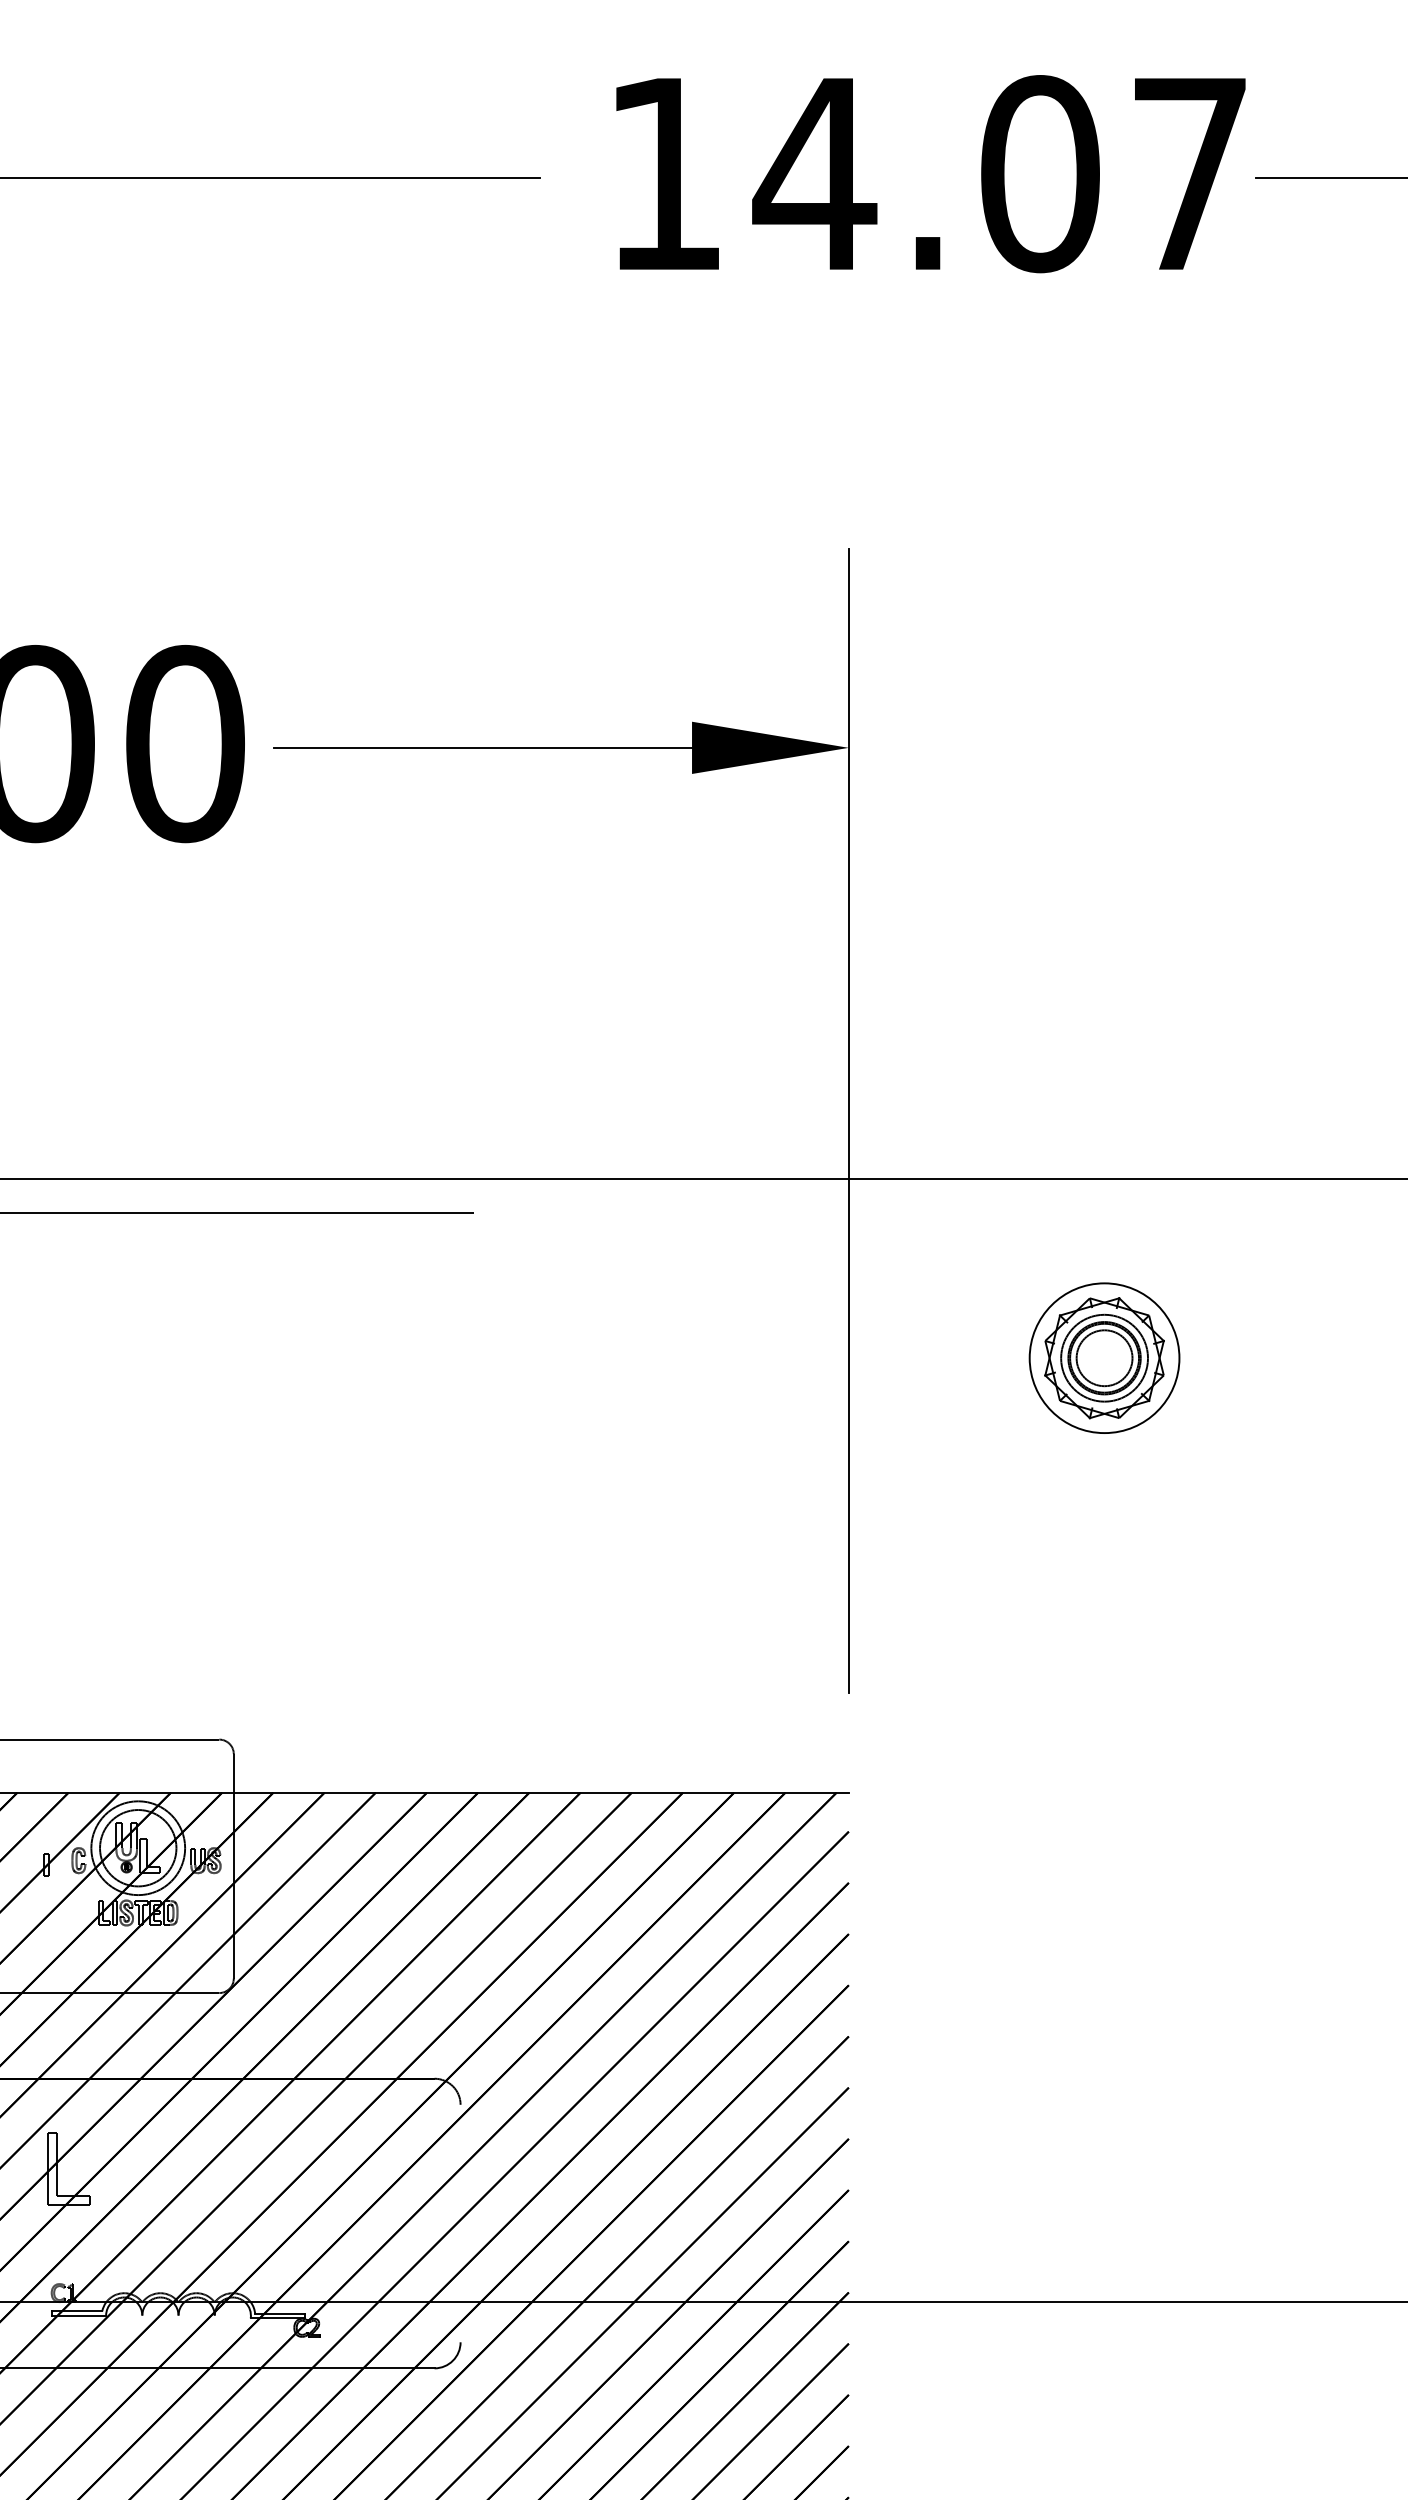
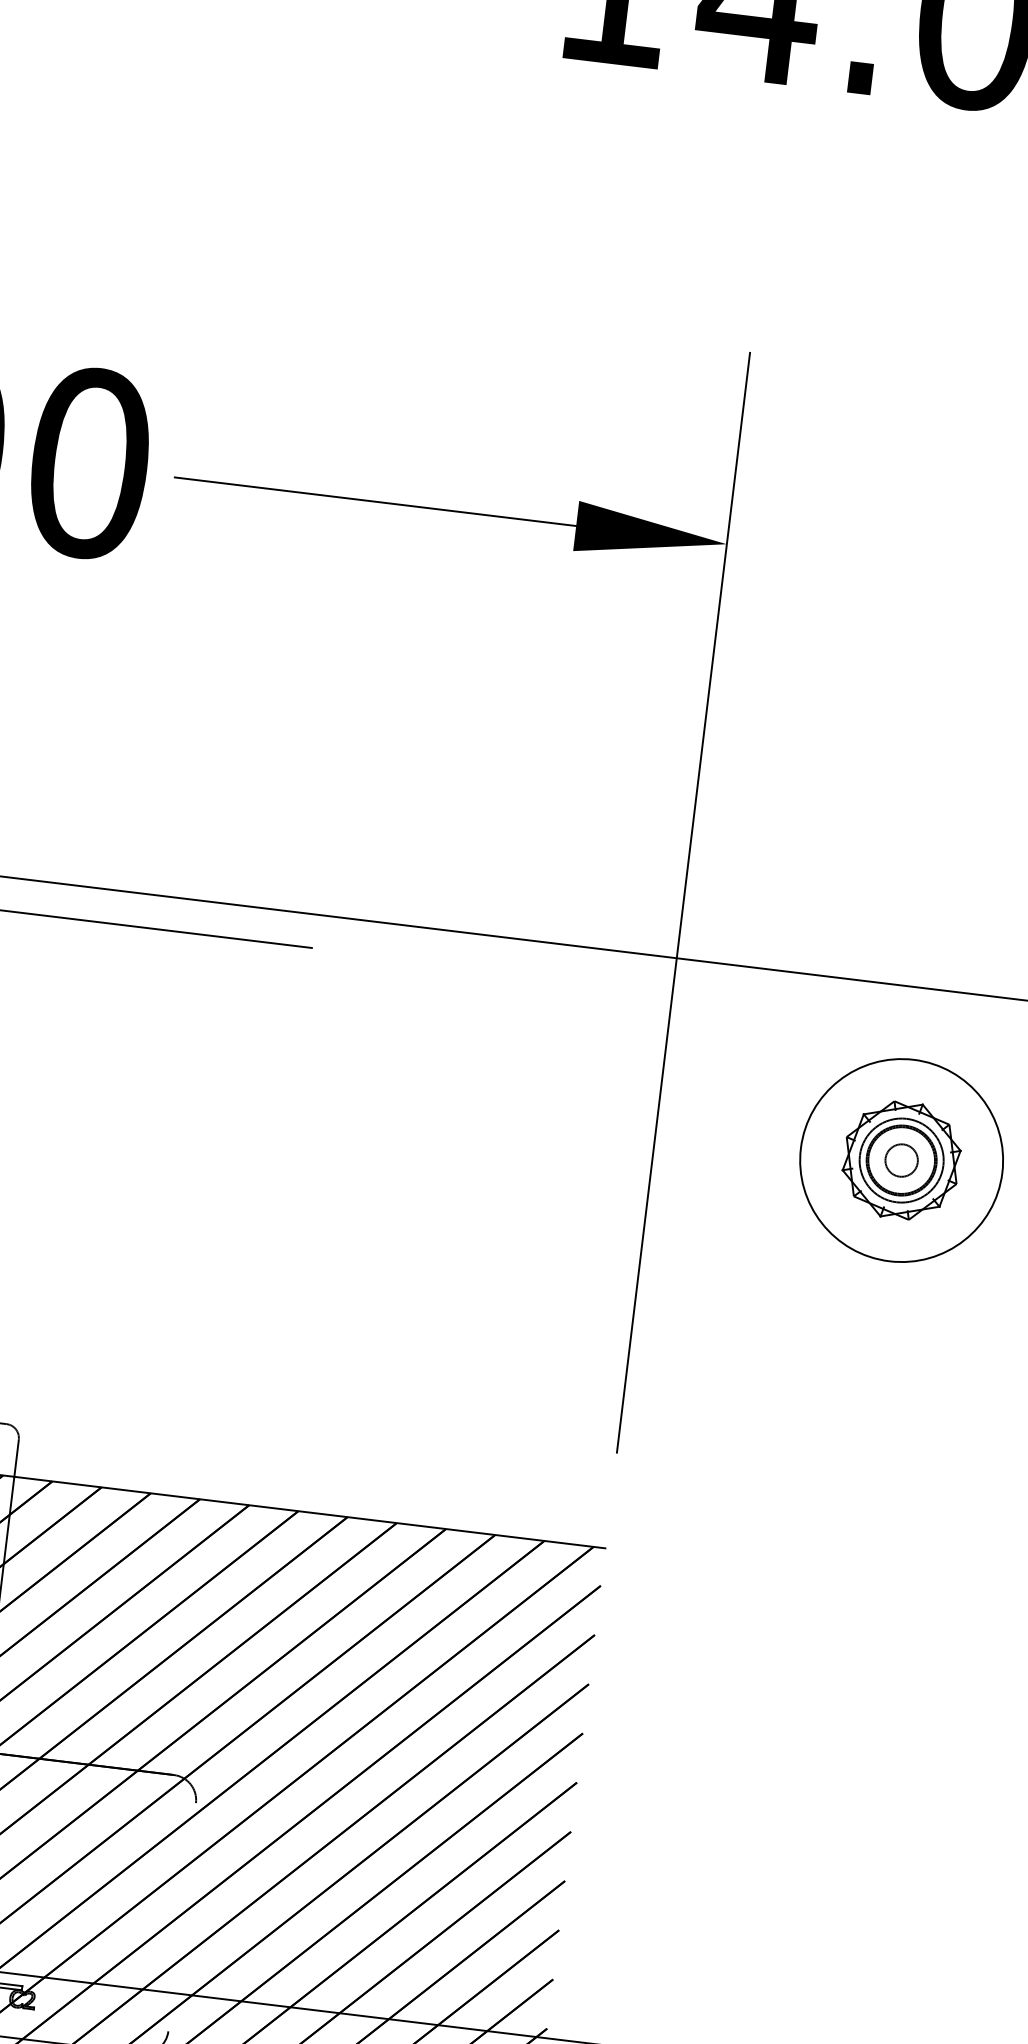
circle: (1104, 1358) -> (901, 1160), size x0.6
circle: (1104, 1358) -> (901, 1160), size x1.4

